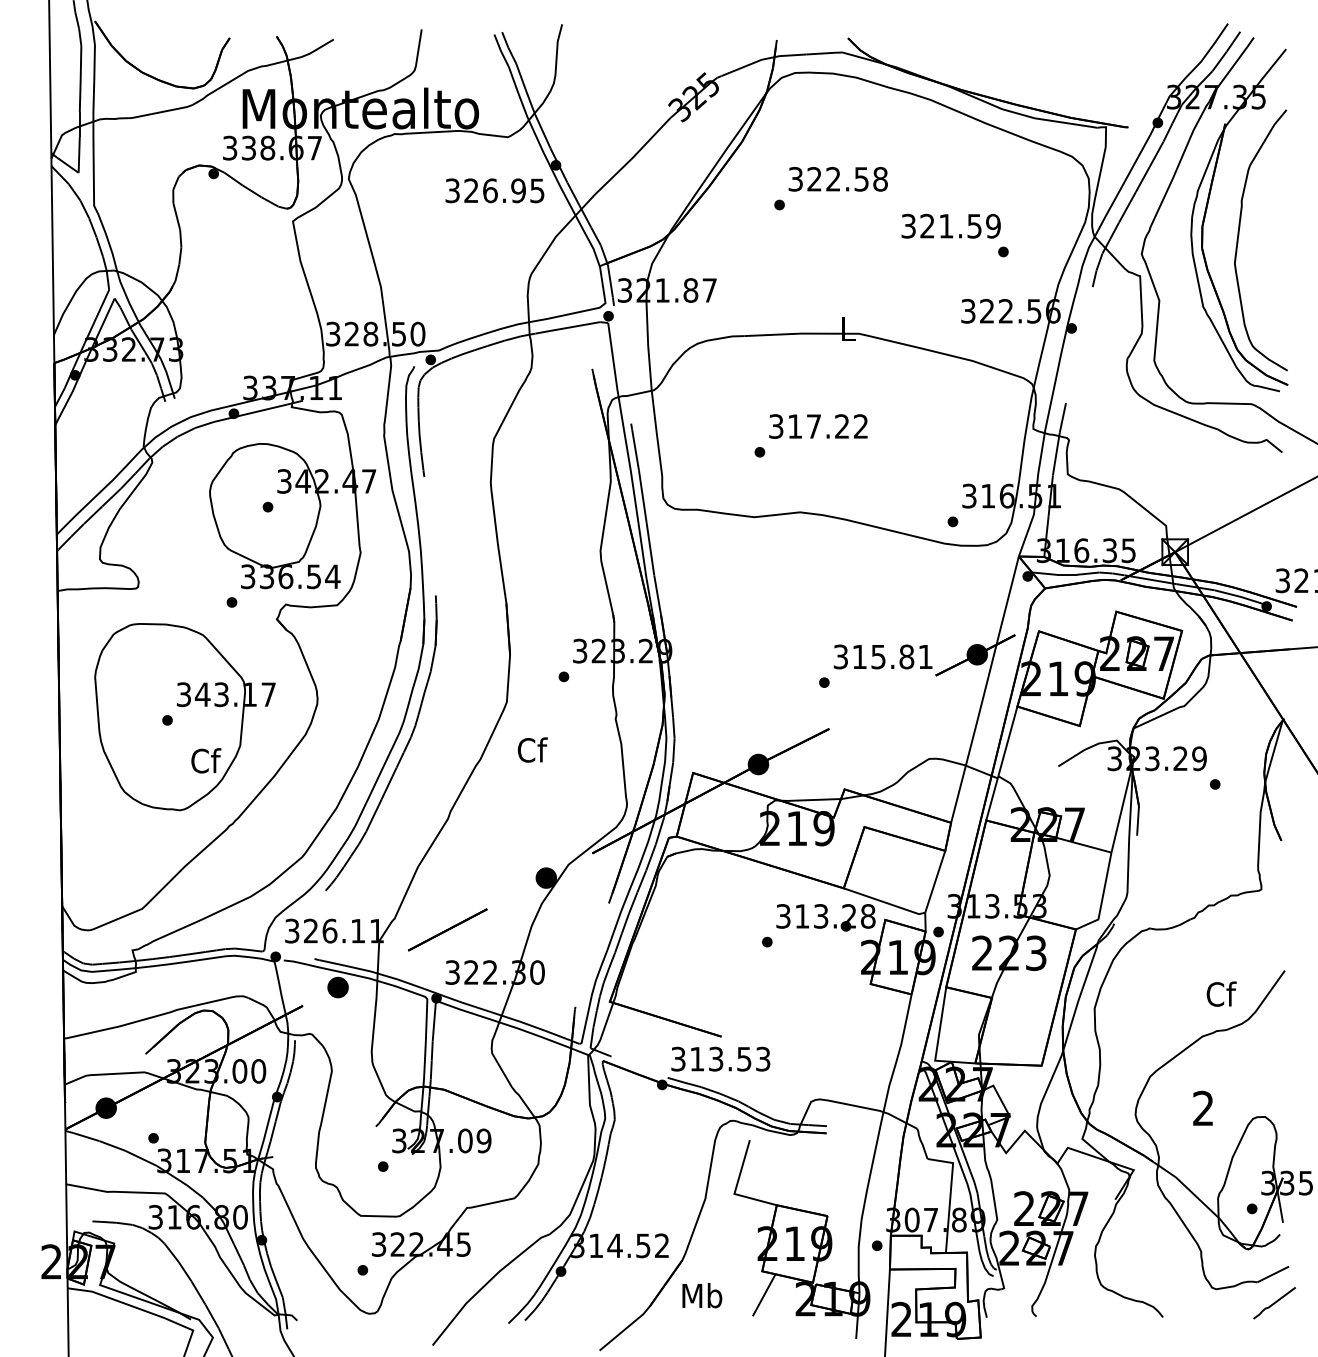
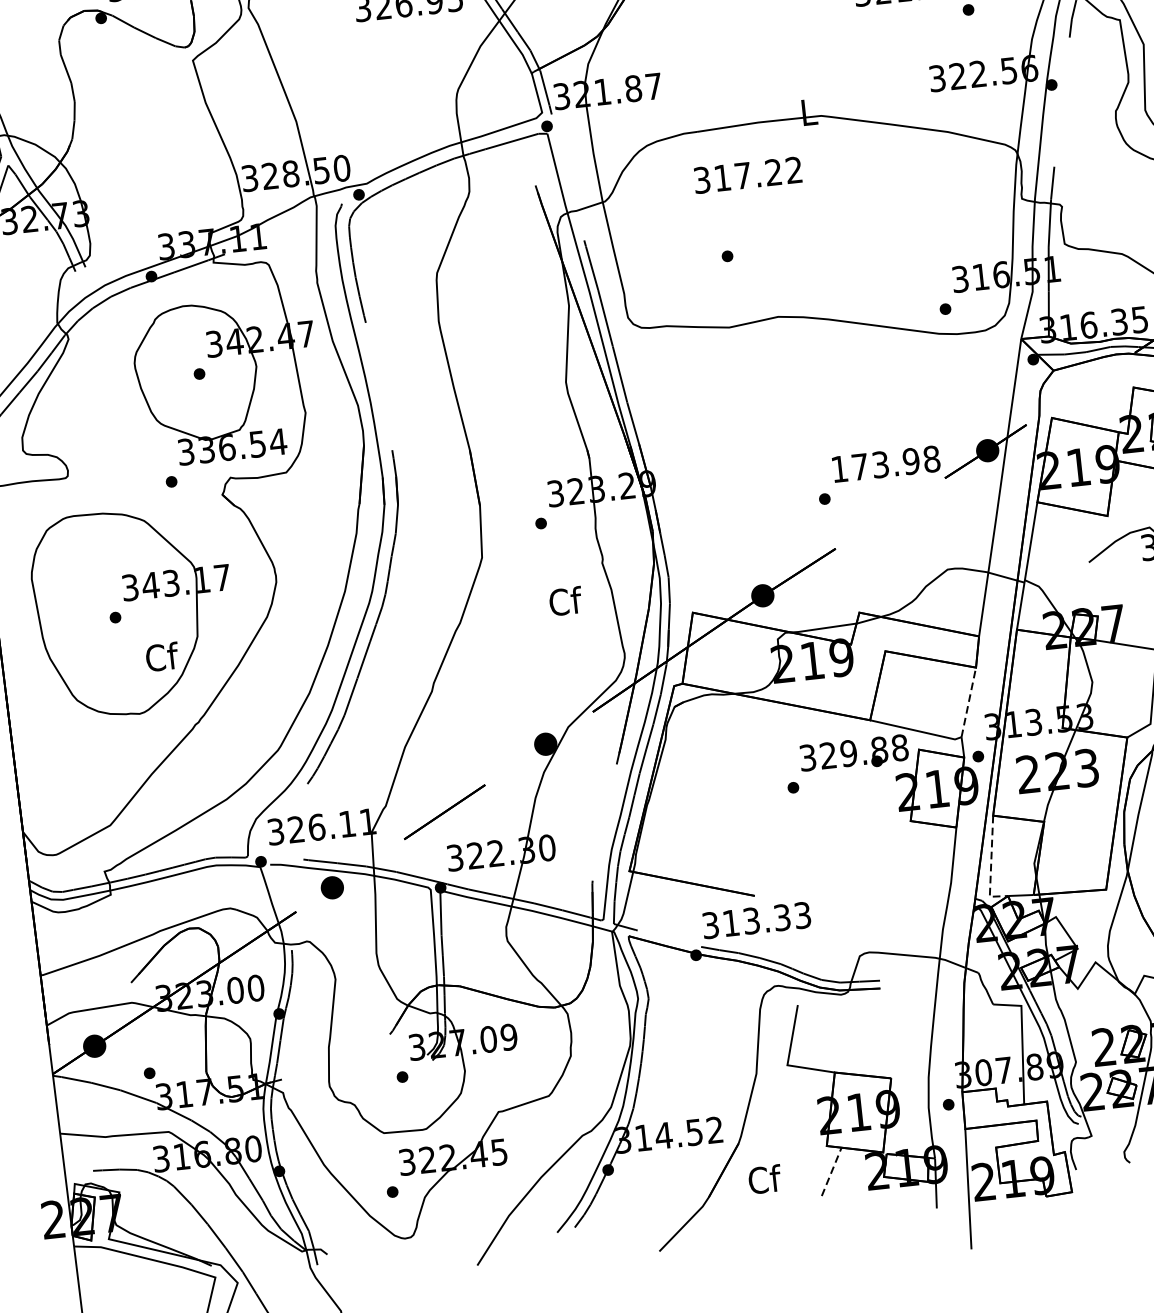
text: (818, 426) -> (747, 175), moved
text: (883, 656) -> (885, 463), 315.81 -> 173.98
text: (532, 749) -> (565, 600), moved
line: (935, 881) -> (969, 702), solid -> dashed
text: (825, 916) -> (853, 753), 313.28 -> 329.88
line: (939, 1033) -> (991, 866), solid -> dashed
text: (744, 1058) -> (782, 916), 313.53 -> 313.33
text: (702, 1295) -> (764, 1179), Mb -> Cf
line: (764, 1295) -> (832, 1172), solid -> dashed

